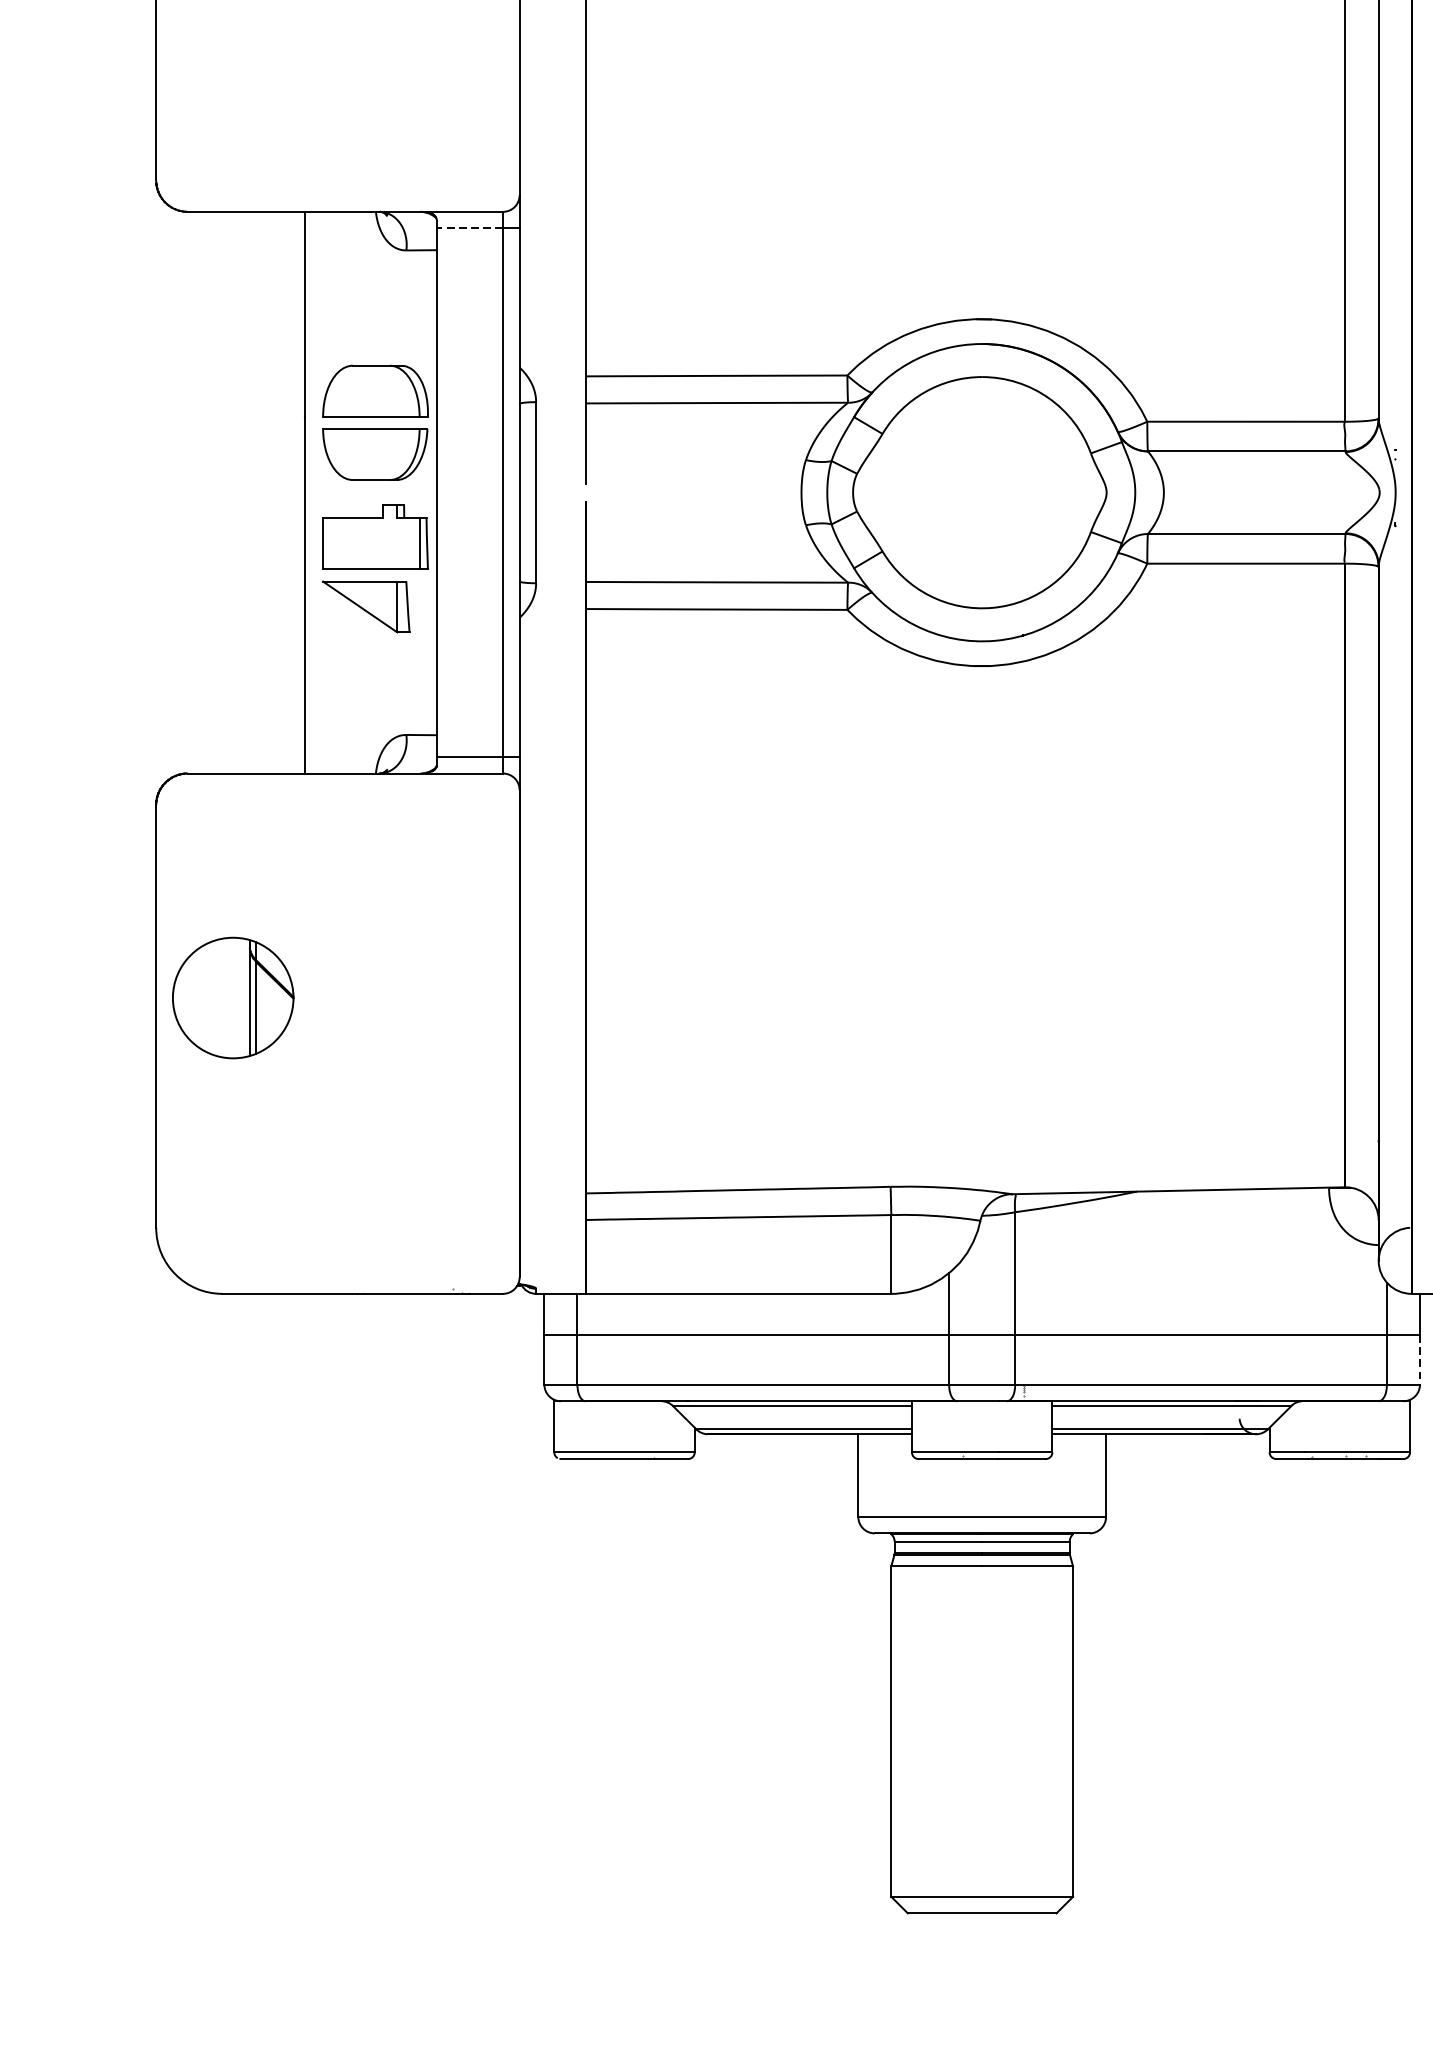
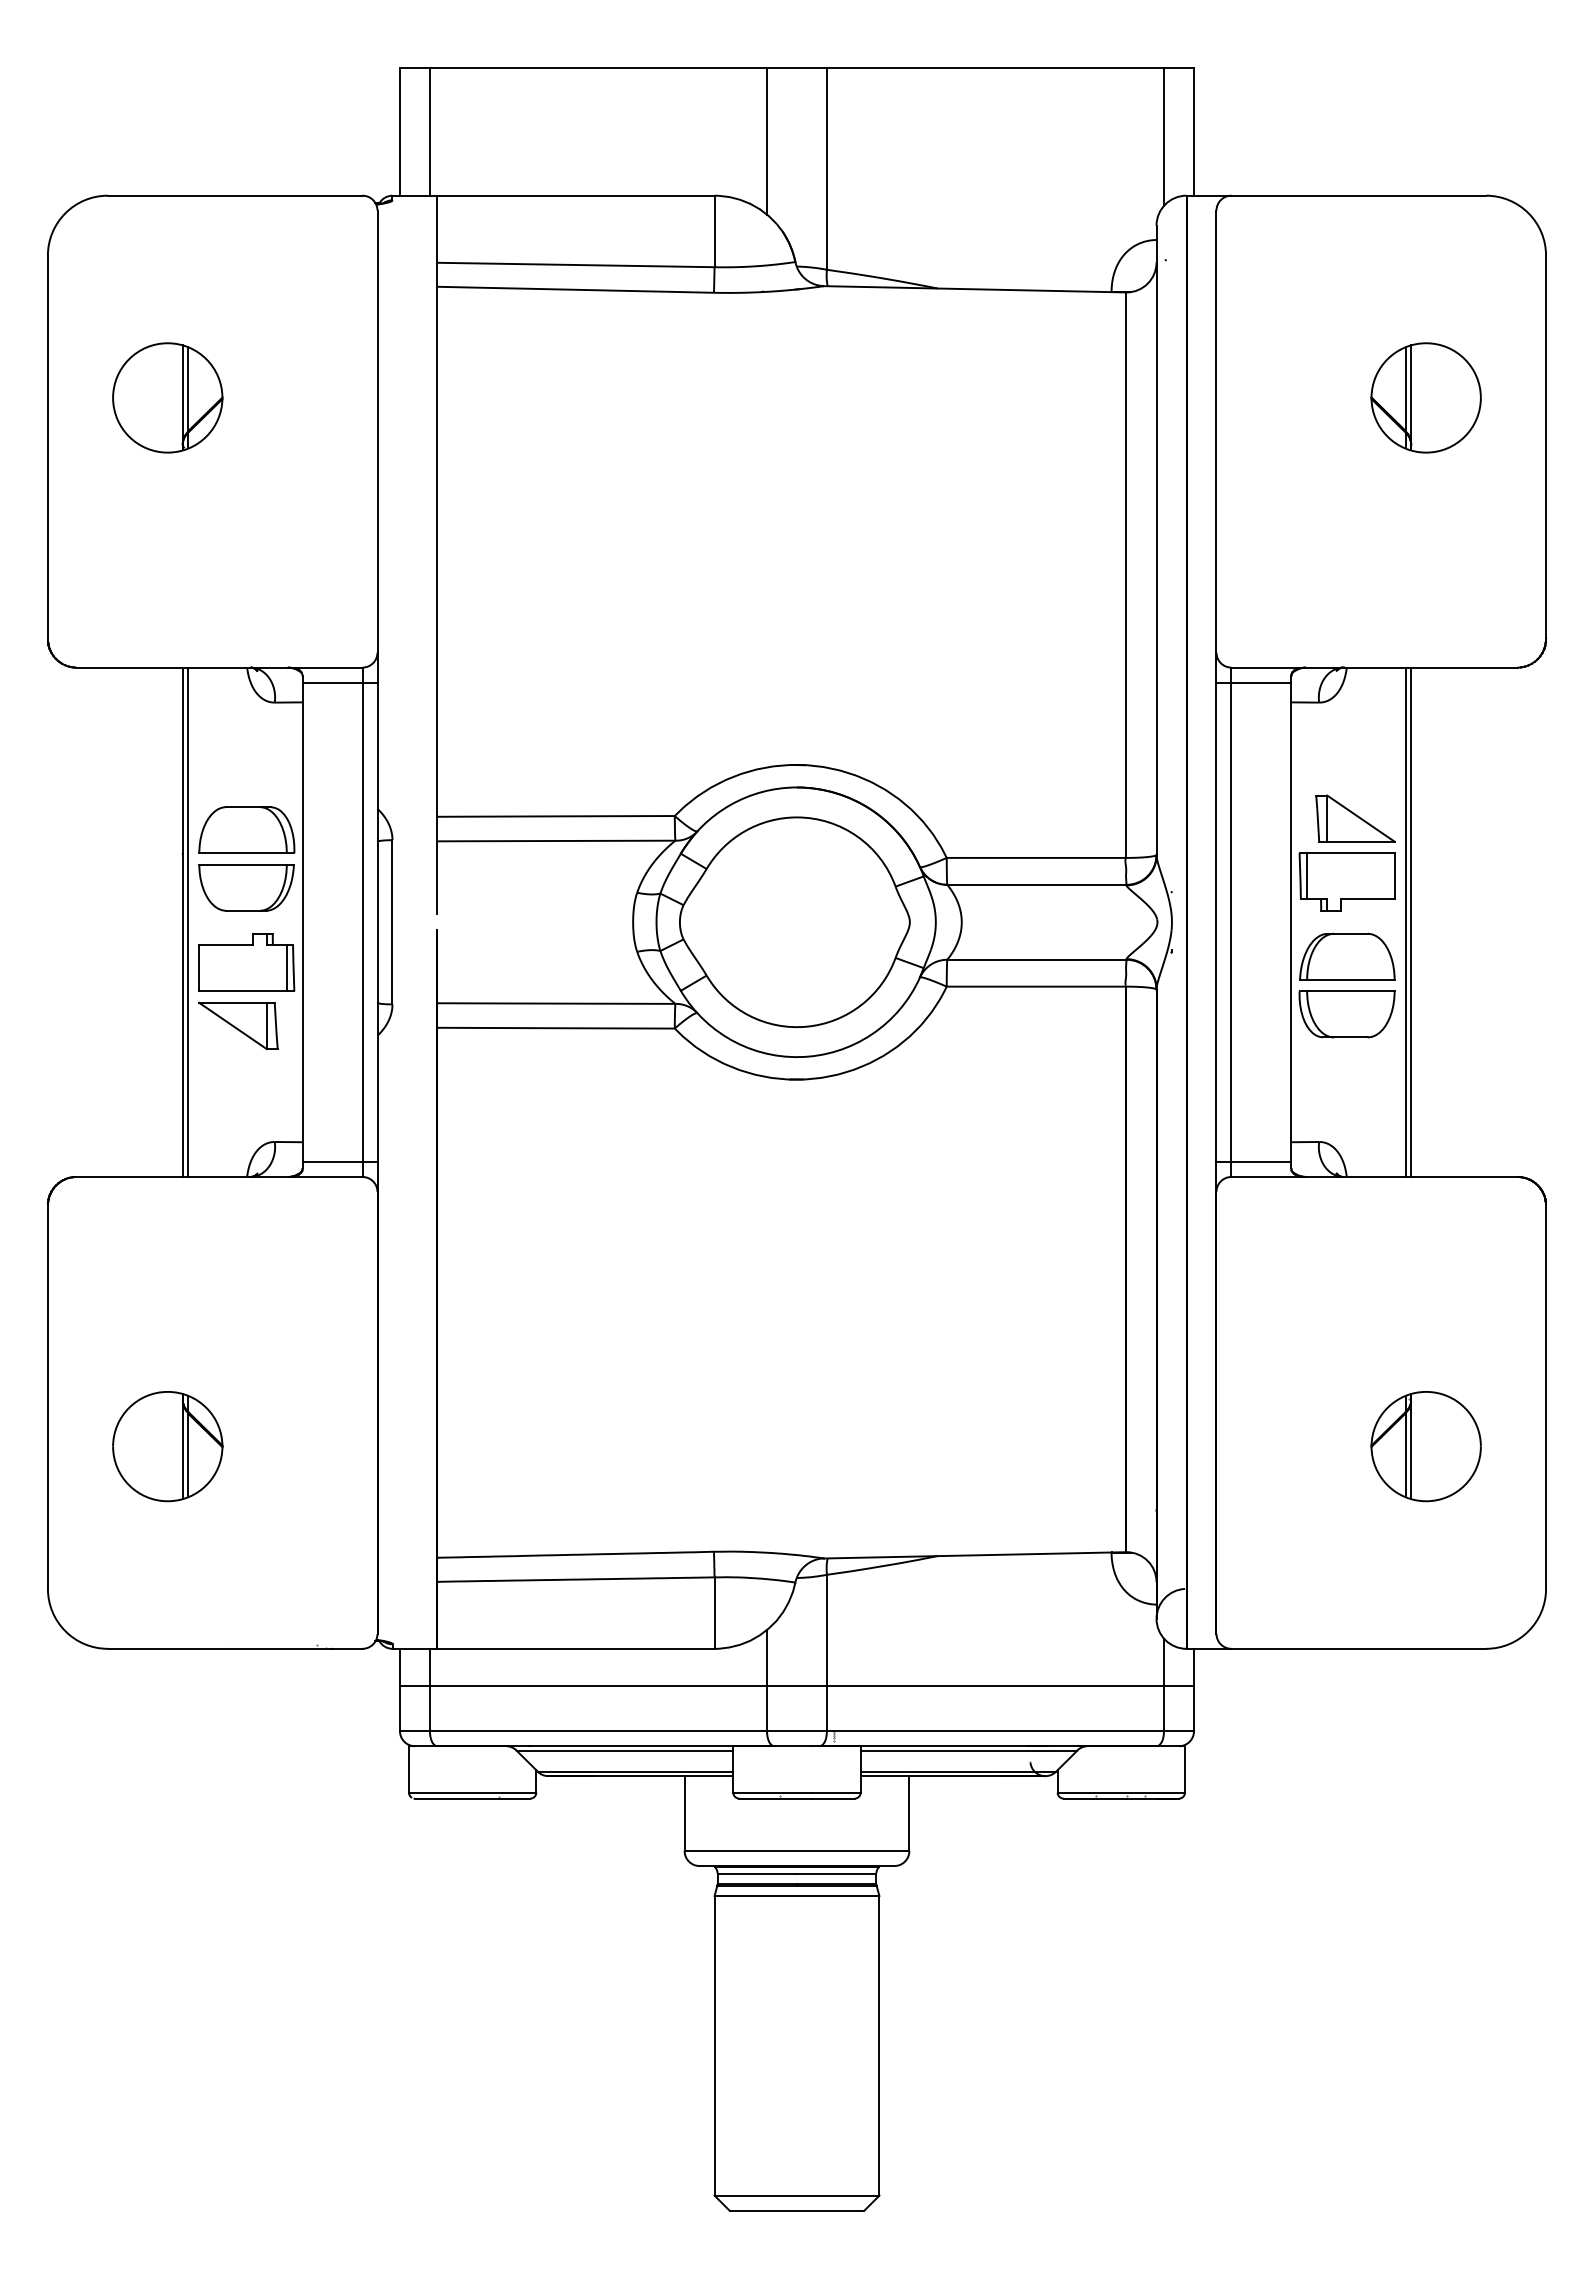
line: (469, 228) -> (332, 682), dashed -> solid
line: (311, 491) -> (188, 921), added
part: (232, 997) -> (167, 1446), moved
line: (1420, 1360) -> (1194, 1709), dashed -> solid

